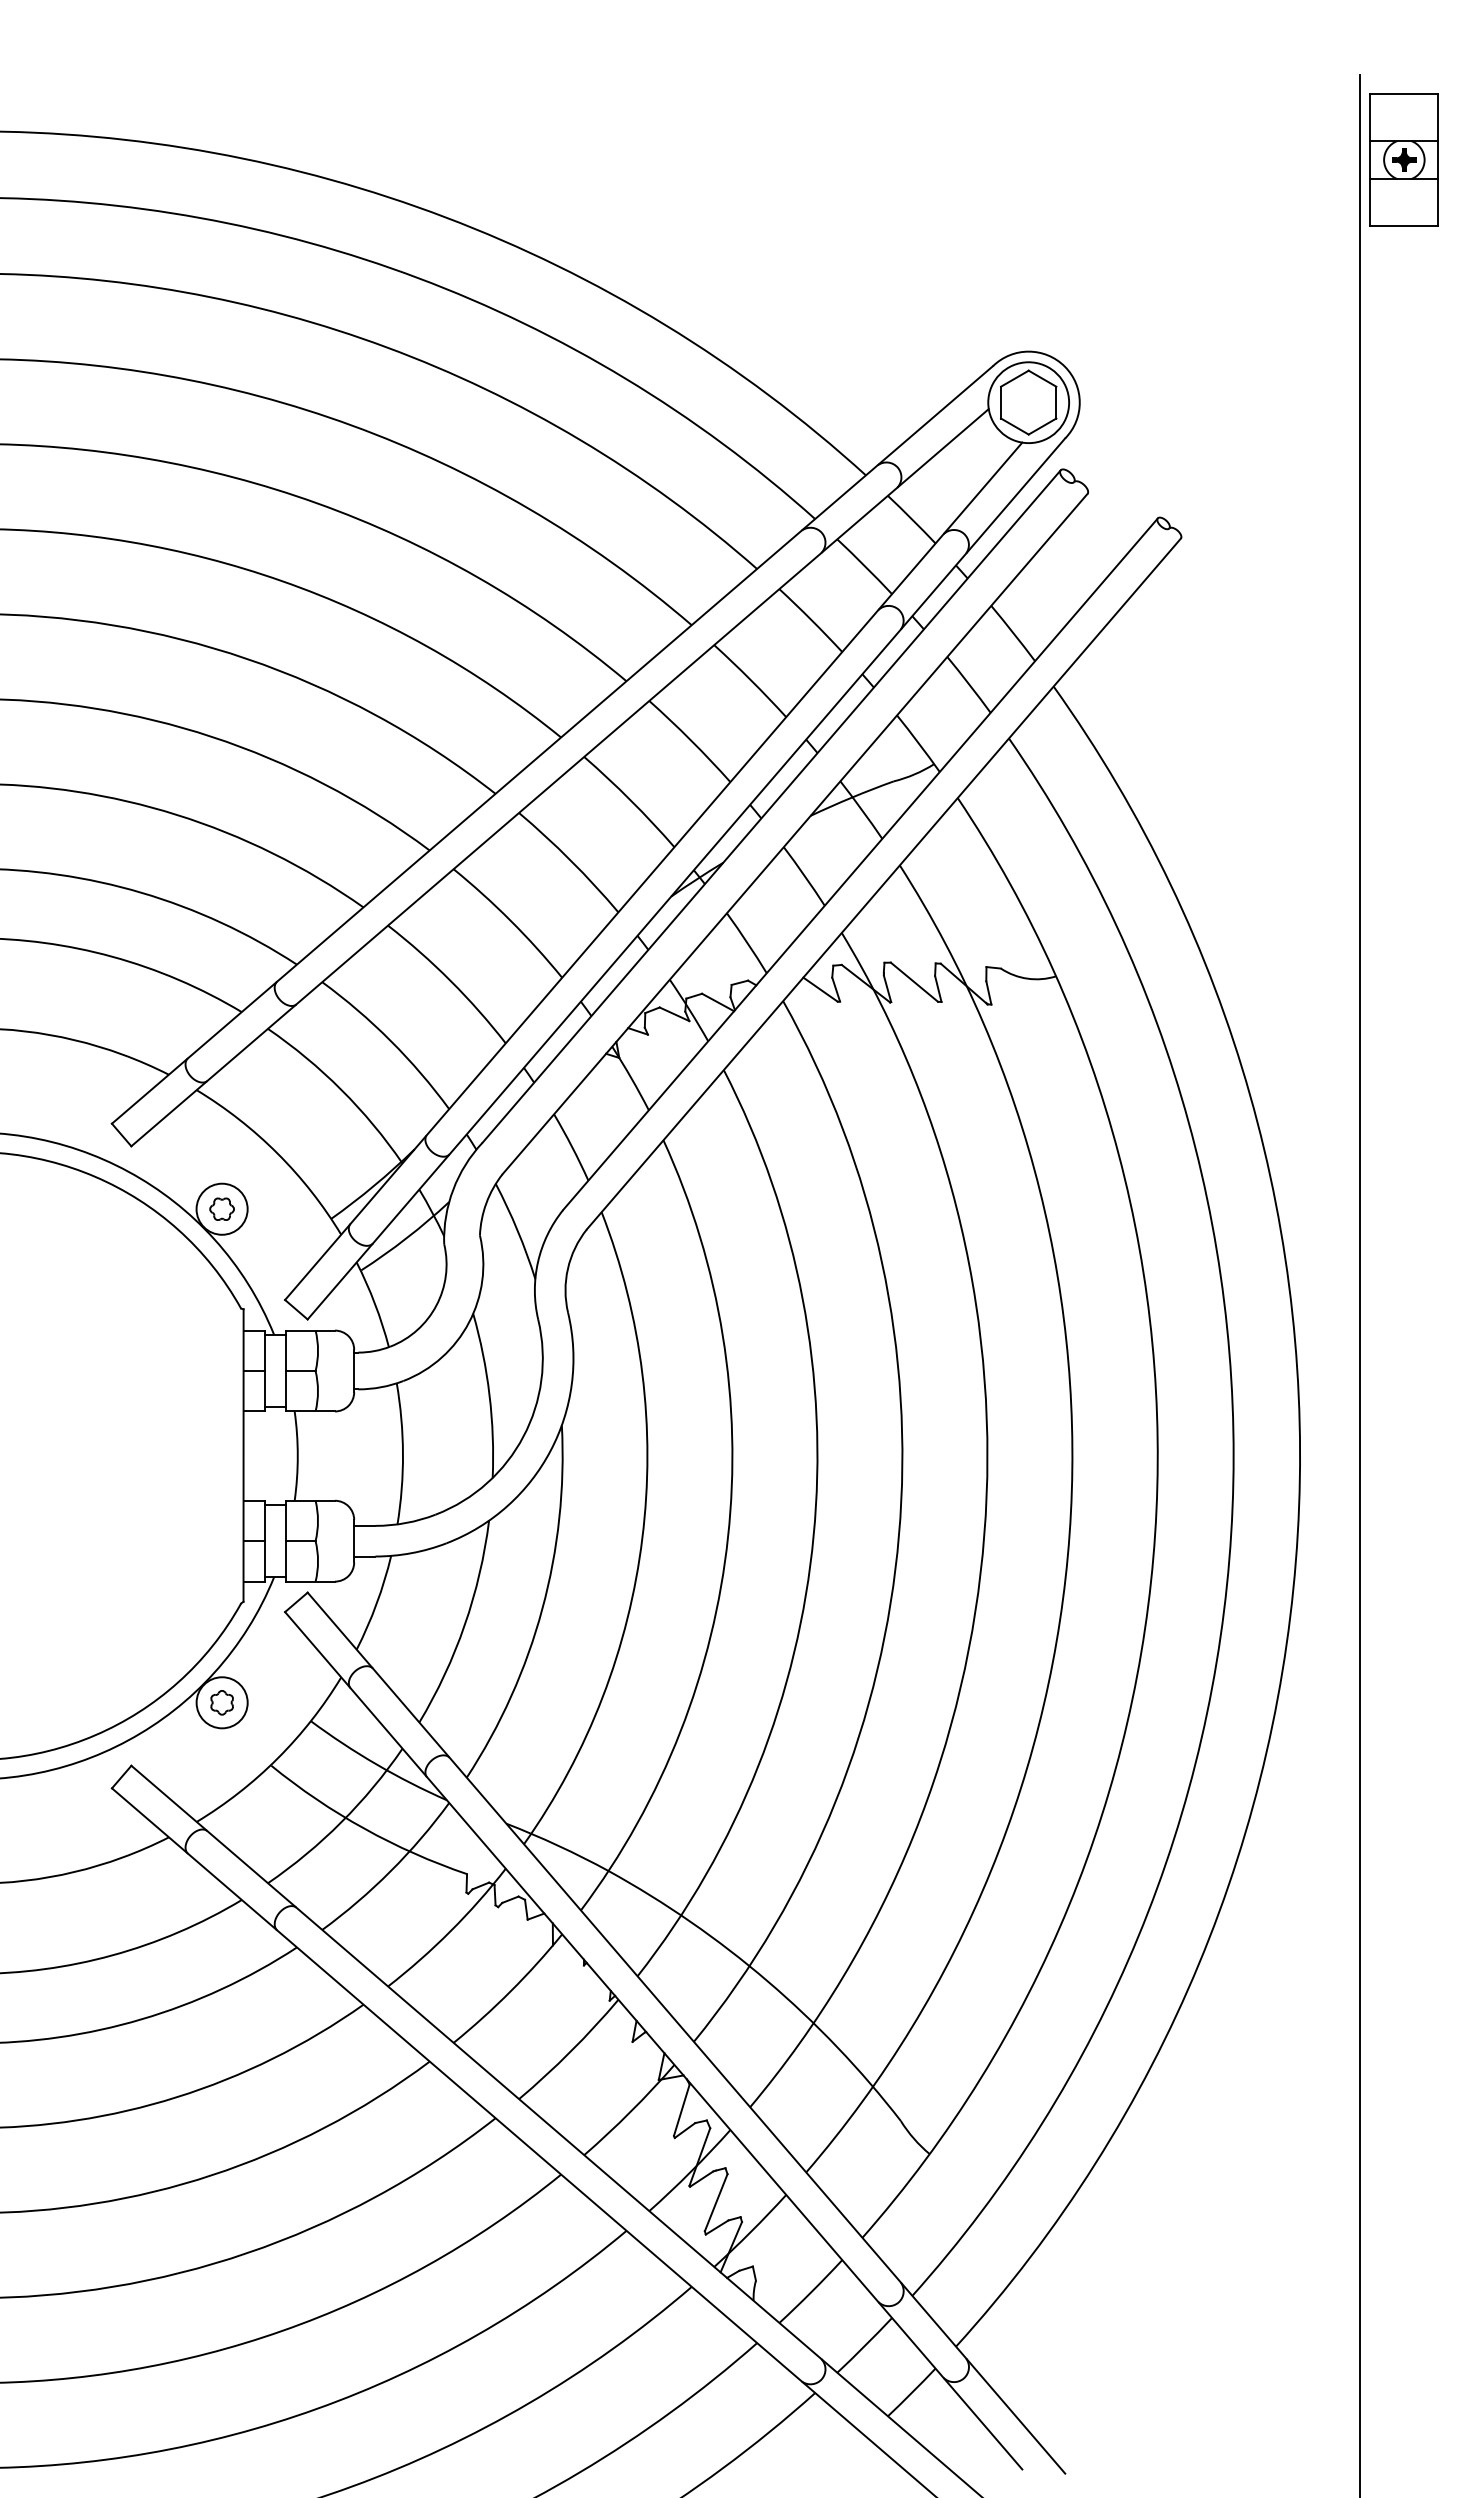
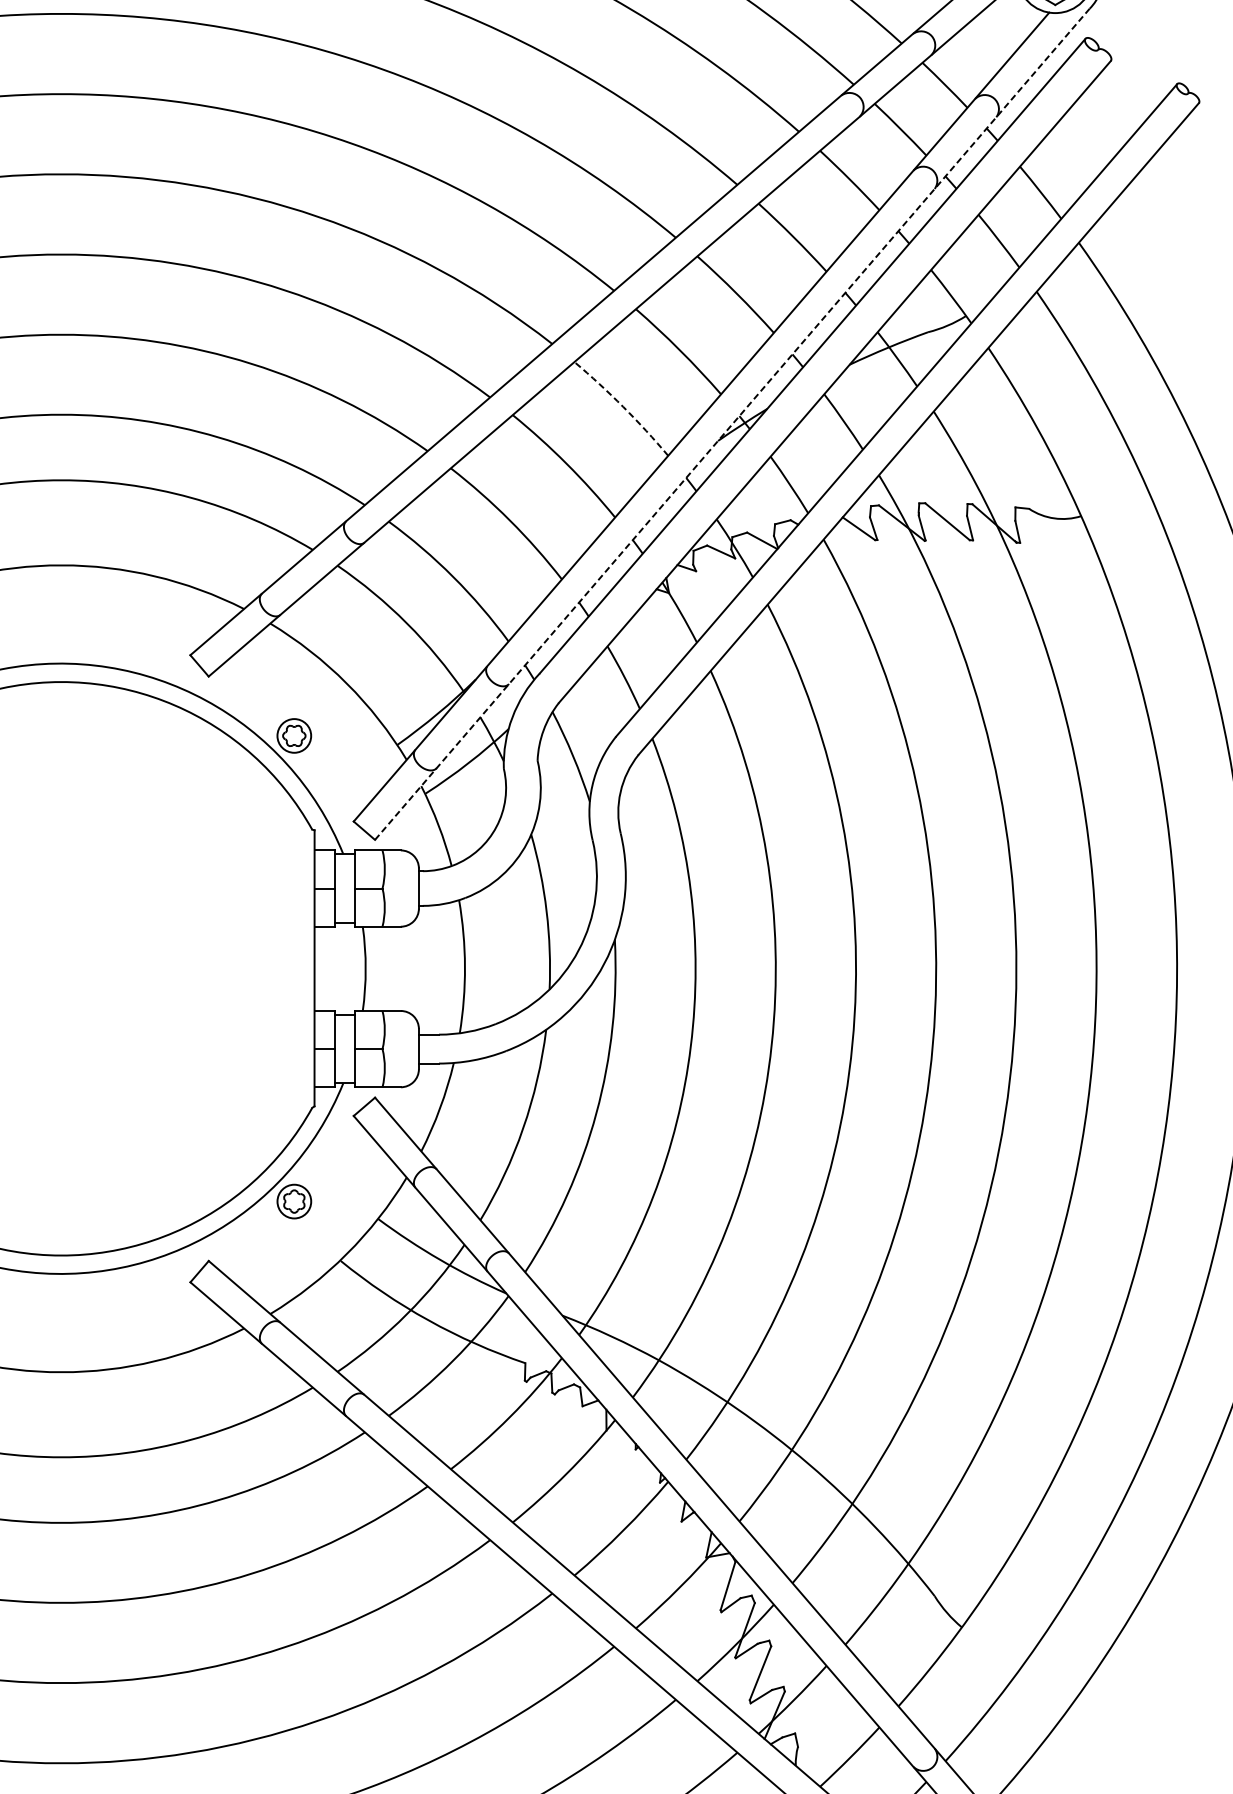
arc: (570, 860) -> (623, 406), solid -> dashed
line: (686, 878) -> (732, 423), solid -> dashed
circle: (221, 1208) -> (293, 735), size x0.7
circle: (221, 1702) -> (293, 1201), size x0.7

